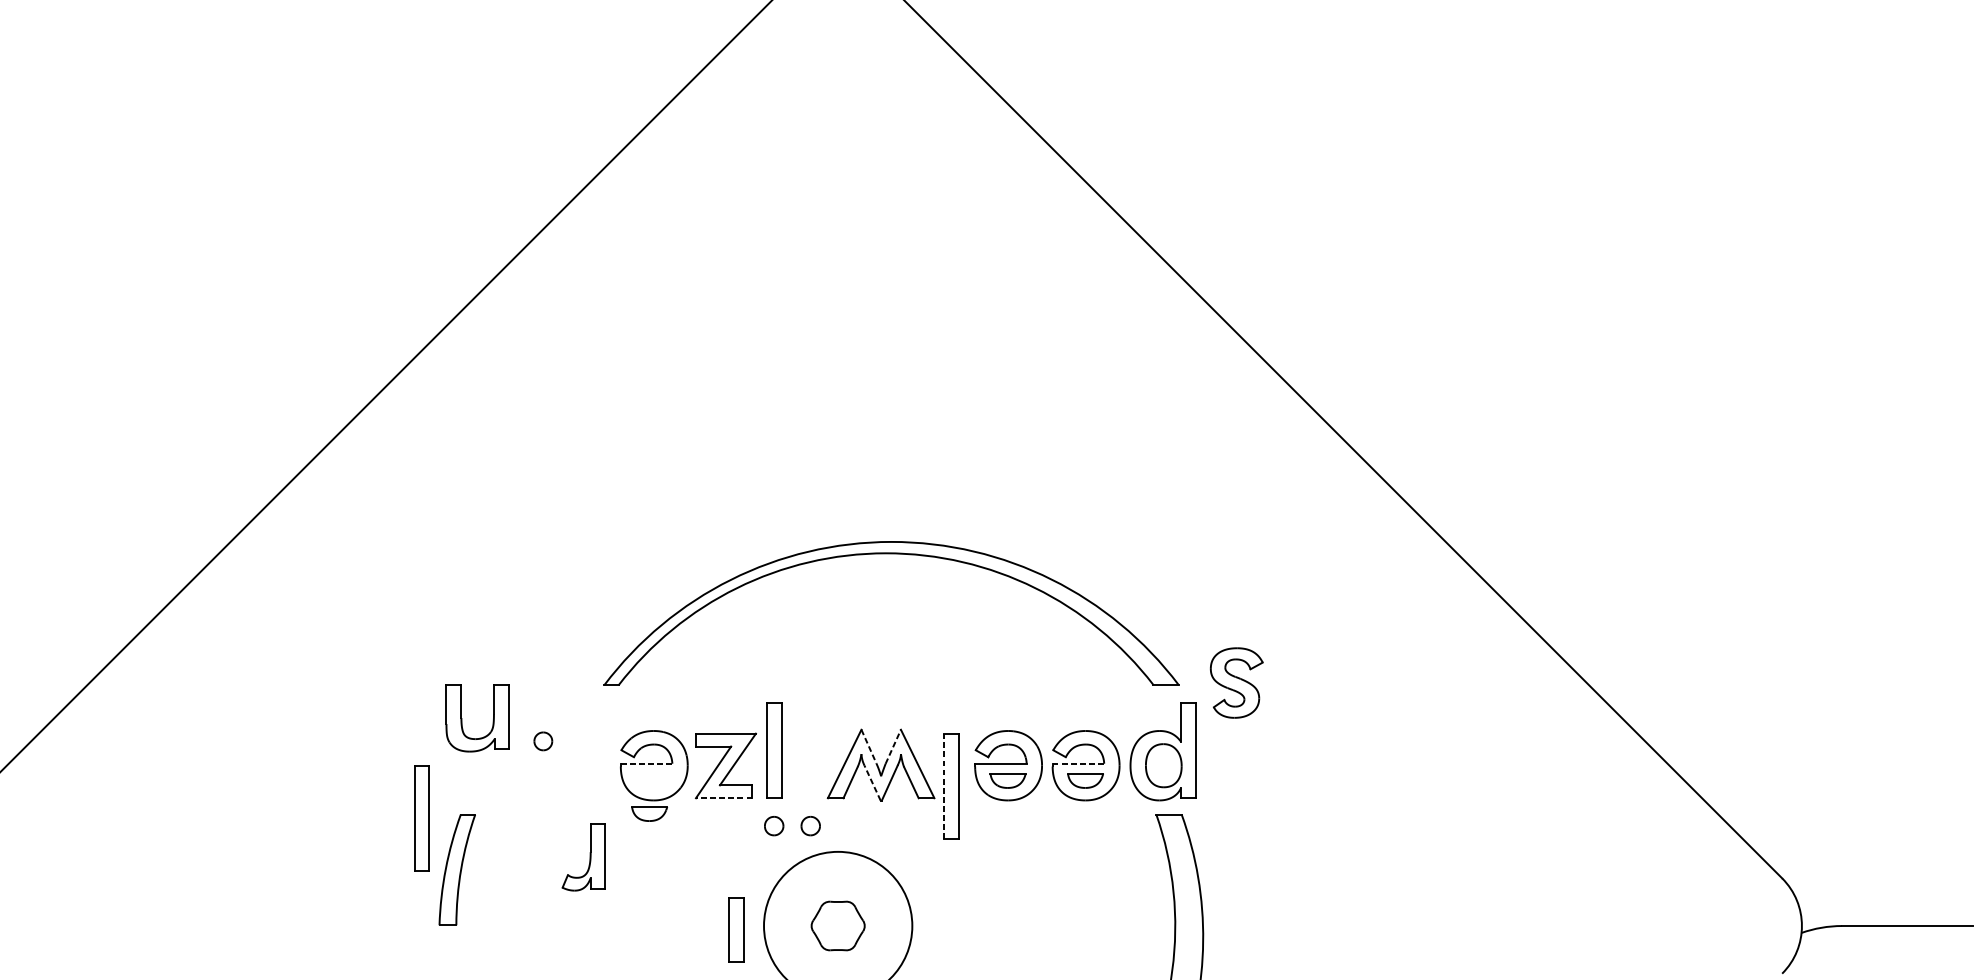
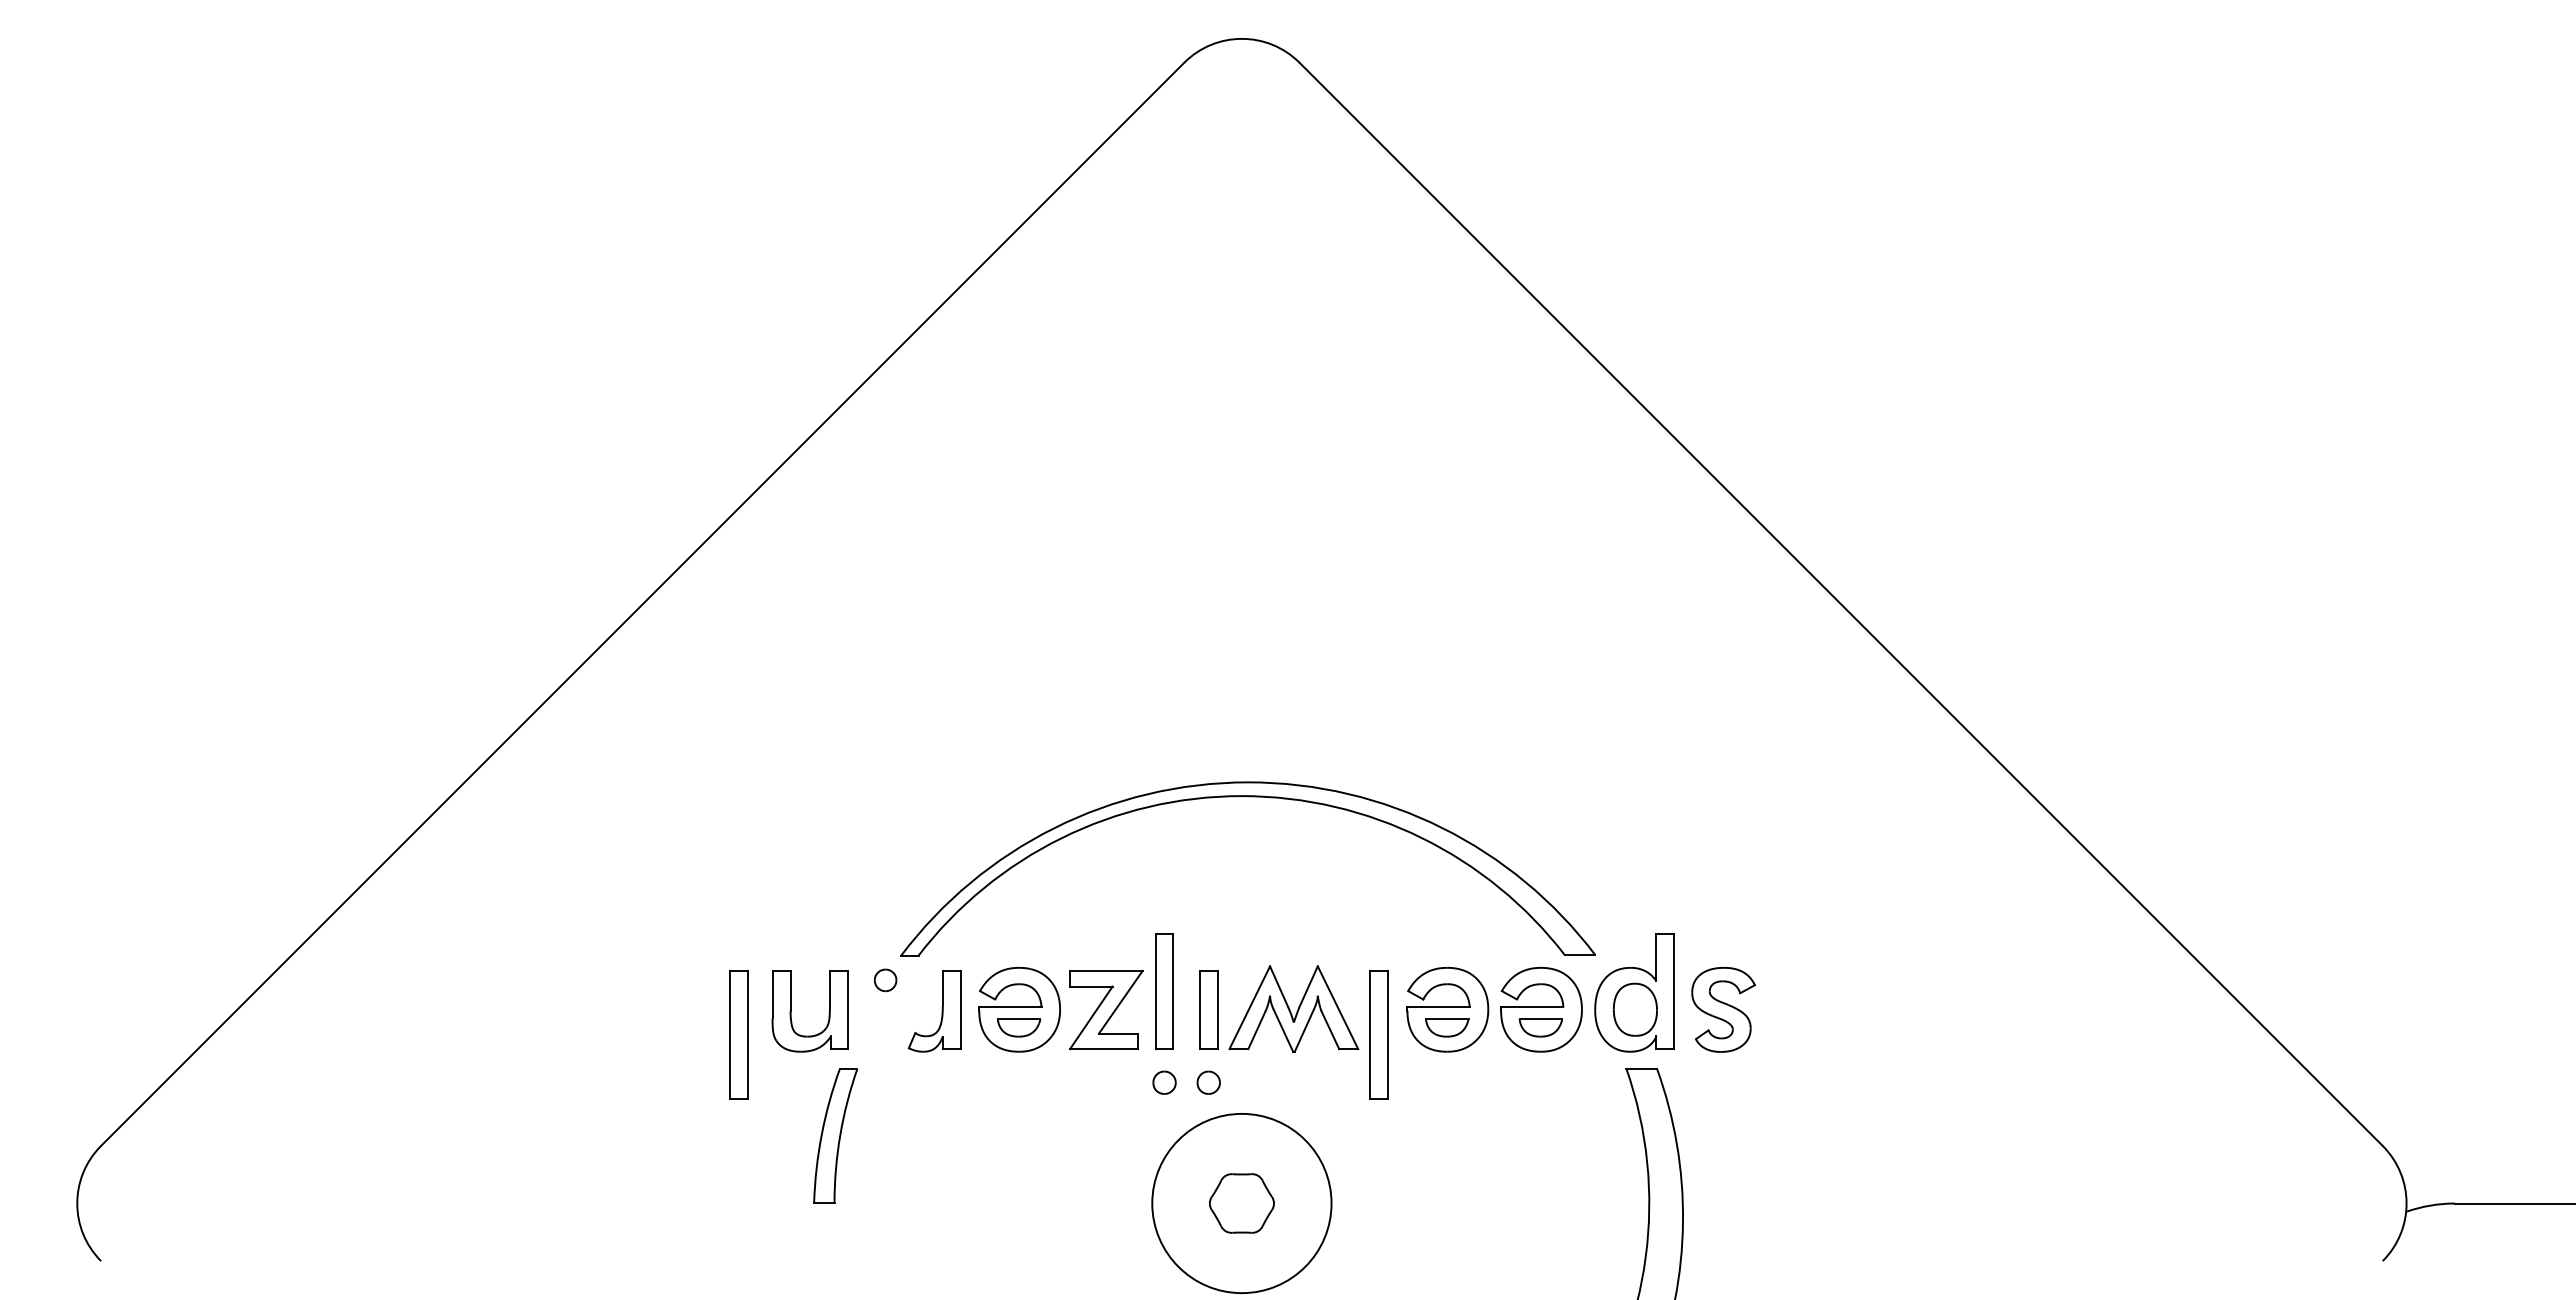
part: (890, 554) -> (1247, 797), moved
part: (1236, 682) -> (1723, 1009), moved
part: (462, 718) -> (791, 1011), moved
line: (893, 746) -> (1308, 986), dashed -> solid
line: (869, 747) -> (1279, 987), dashed -> solid
line: (646, 763) -> (1010, 1007), dashed -> solid
line: (1078, 763) -> (1532, 1007), dashed -> solid
line: (872, 782) -> (1283, 1030), dashed -> solid
line: (944, 786) -> (1370, 1034), dashed -> solid
line: (723, 798) -> (1103, 1049), dashed -> solid
part: (649, 813) -> (1018, 1027), moved
part: (421, 818) -> (738, 1034), moved
part: (589, 857) -> (941, 1011), moved
part: (457, 869) -> (835, 1135), moved
part: (736, 929) -> (1208, 1009), moved

